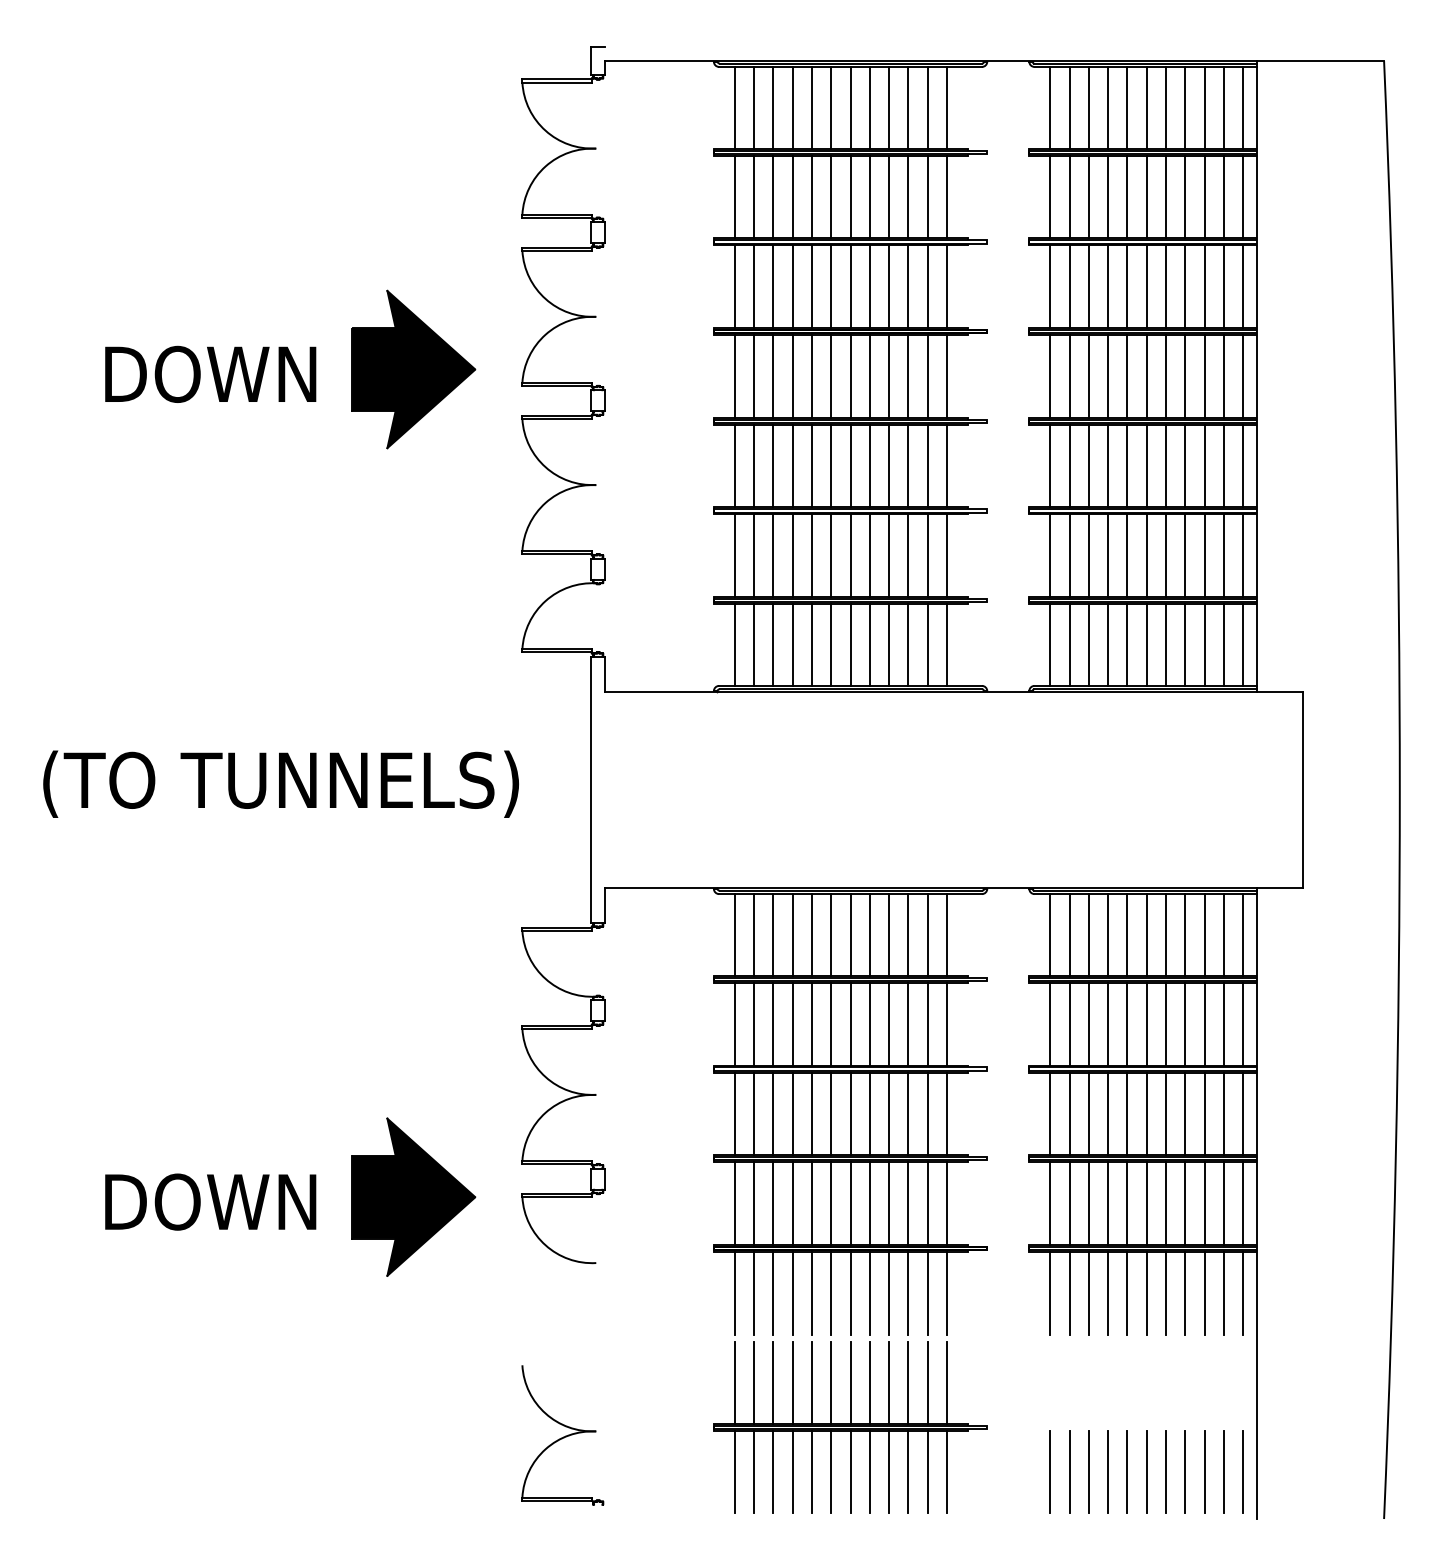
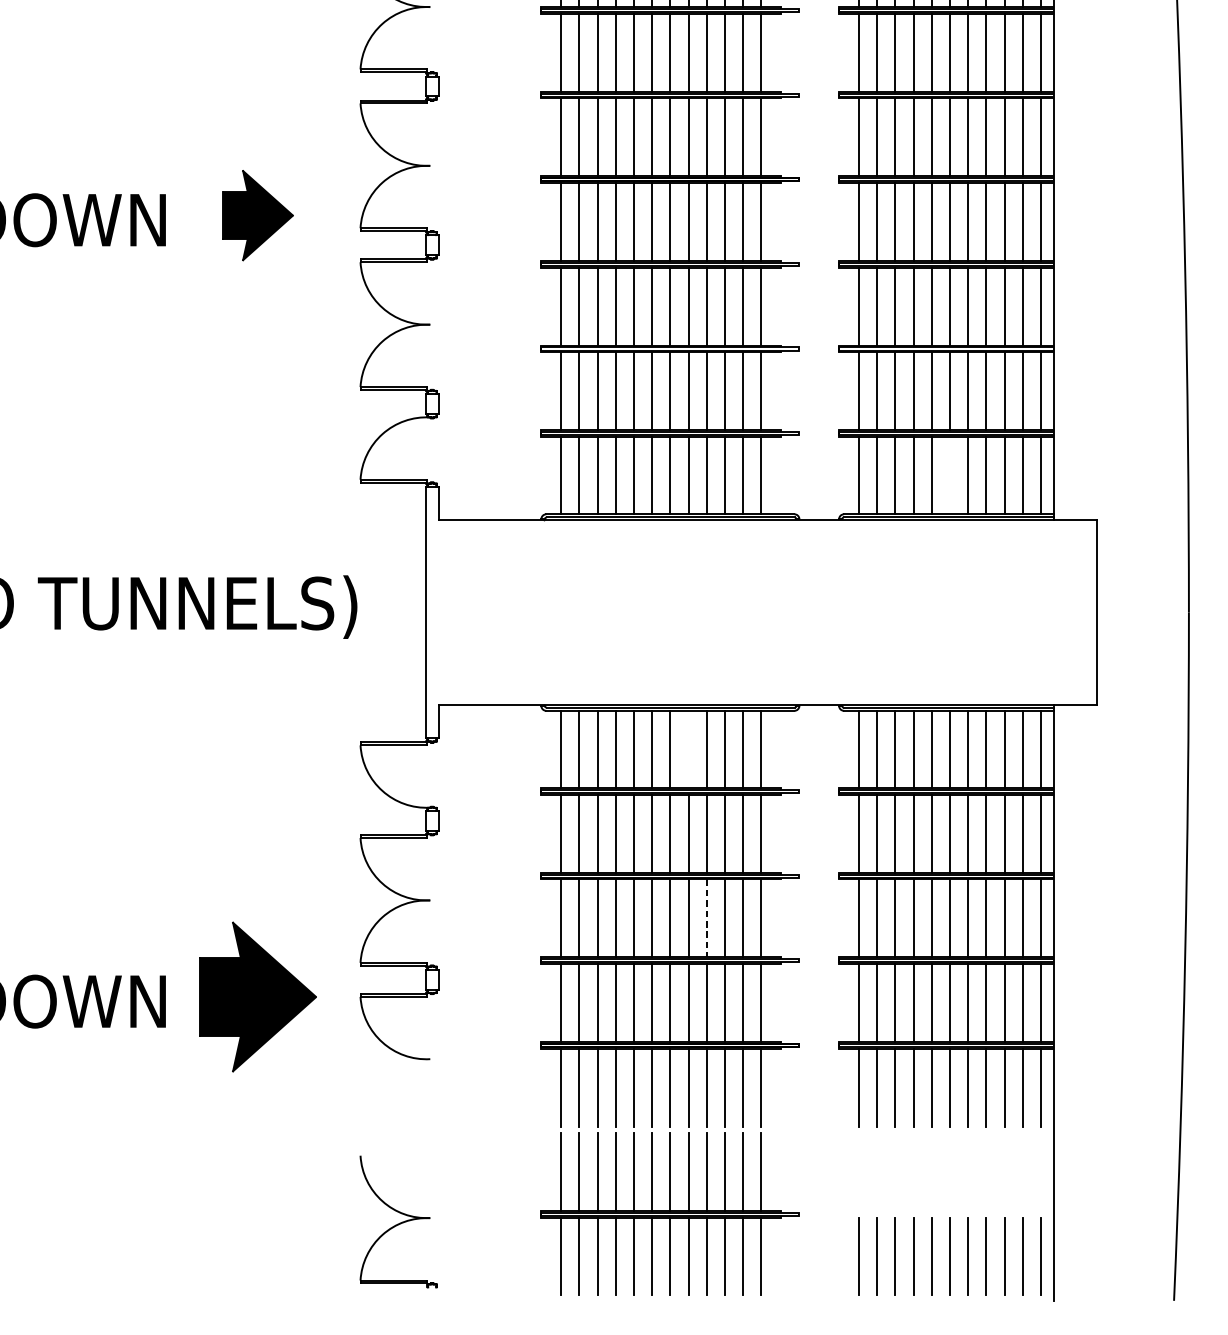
part: (413, 369) -> (257, 215), size x0.6
line: (1146, 644) -> (949, 475), removed
line: (869, 935) -> (688, 749), removed
line: (889, 1114) -> (707, 918), solid -> dashed

